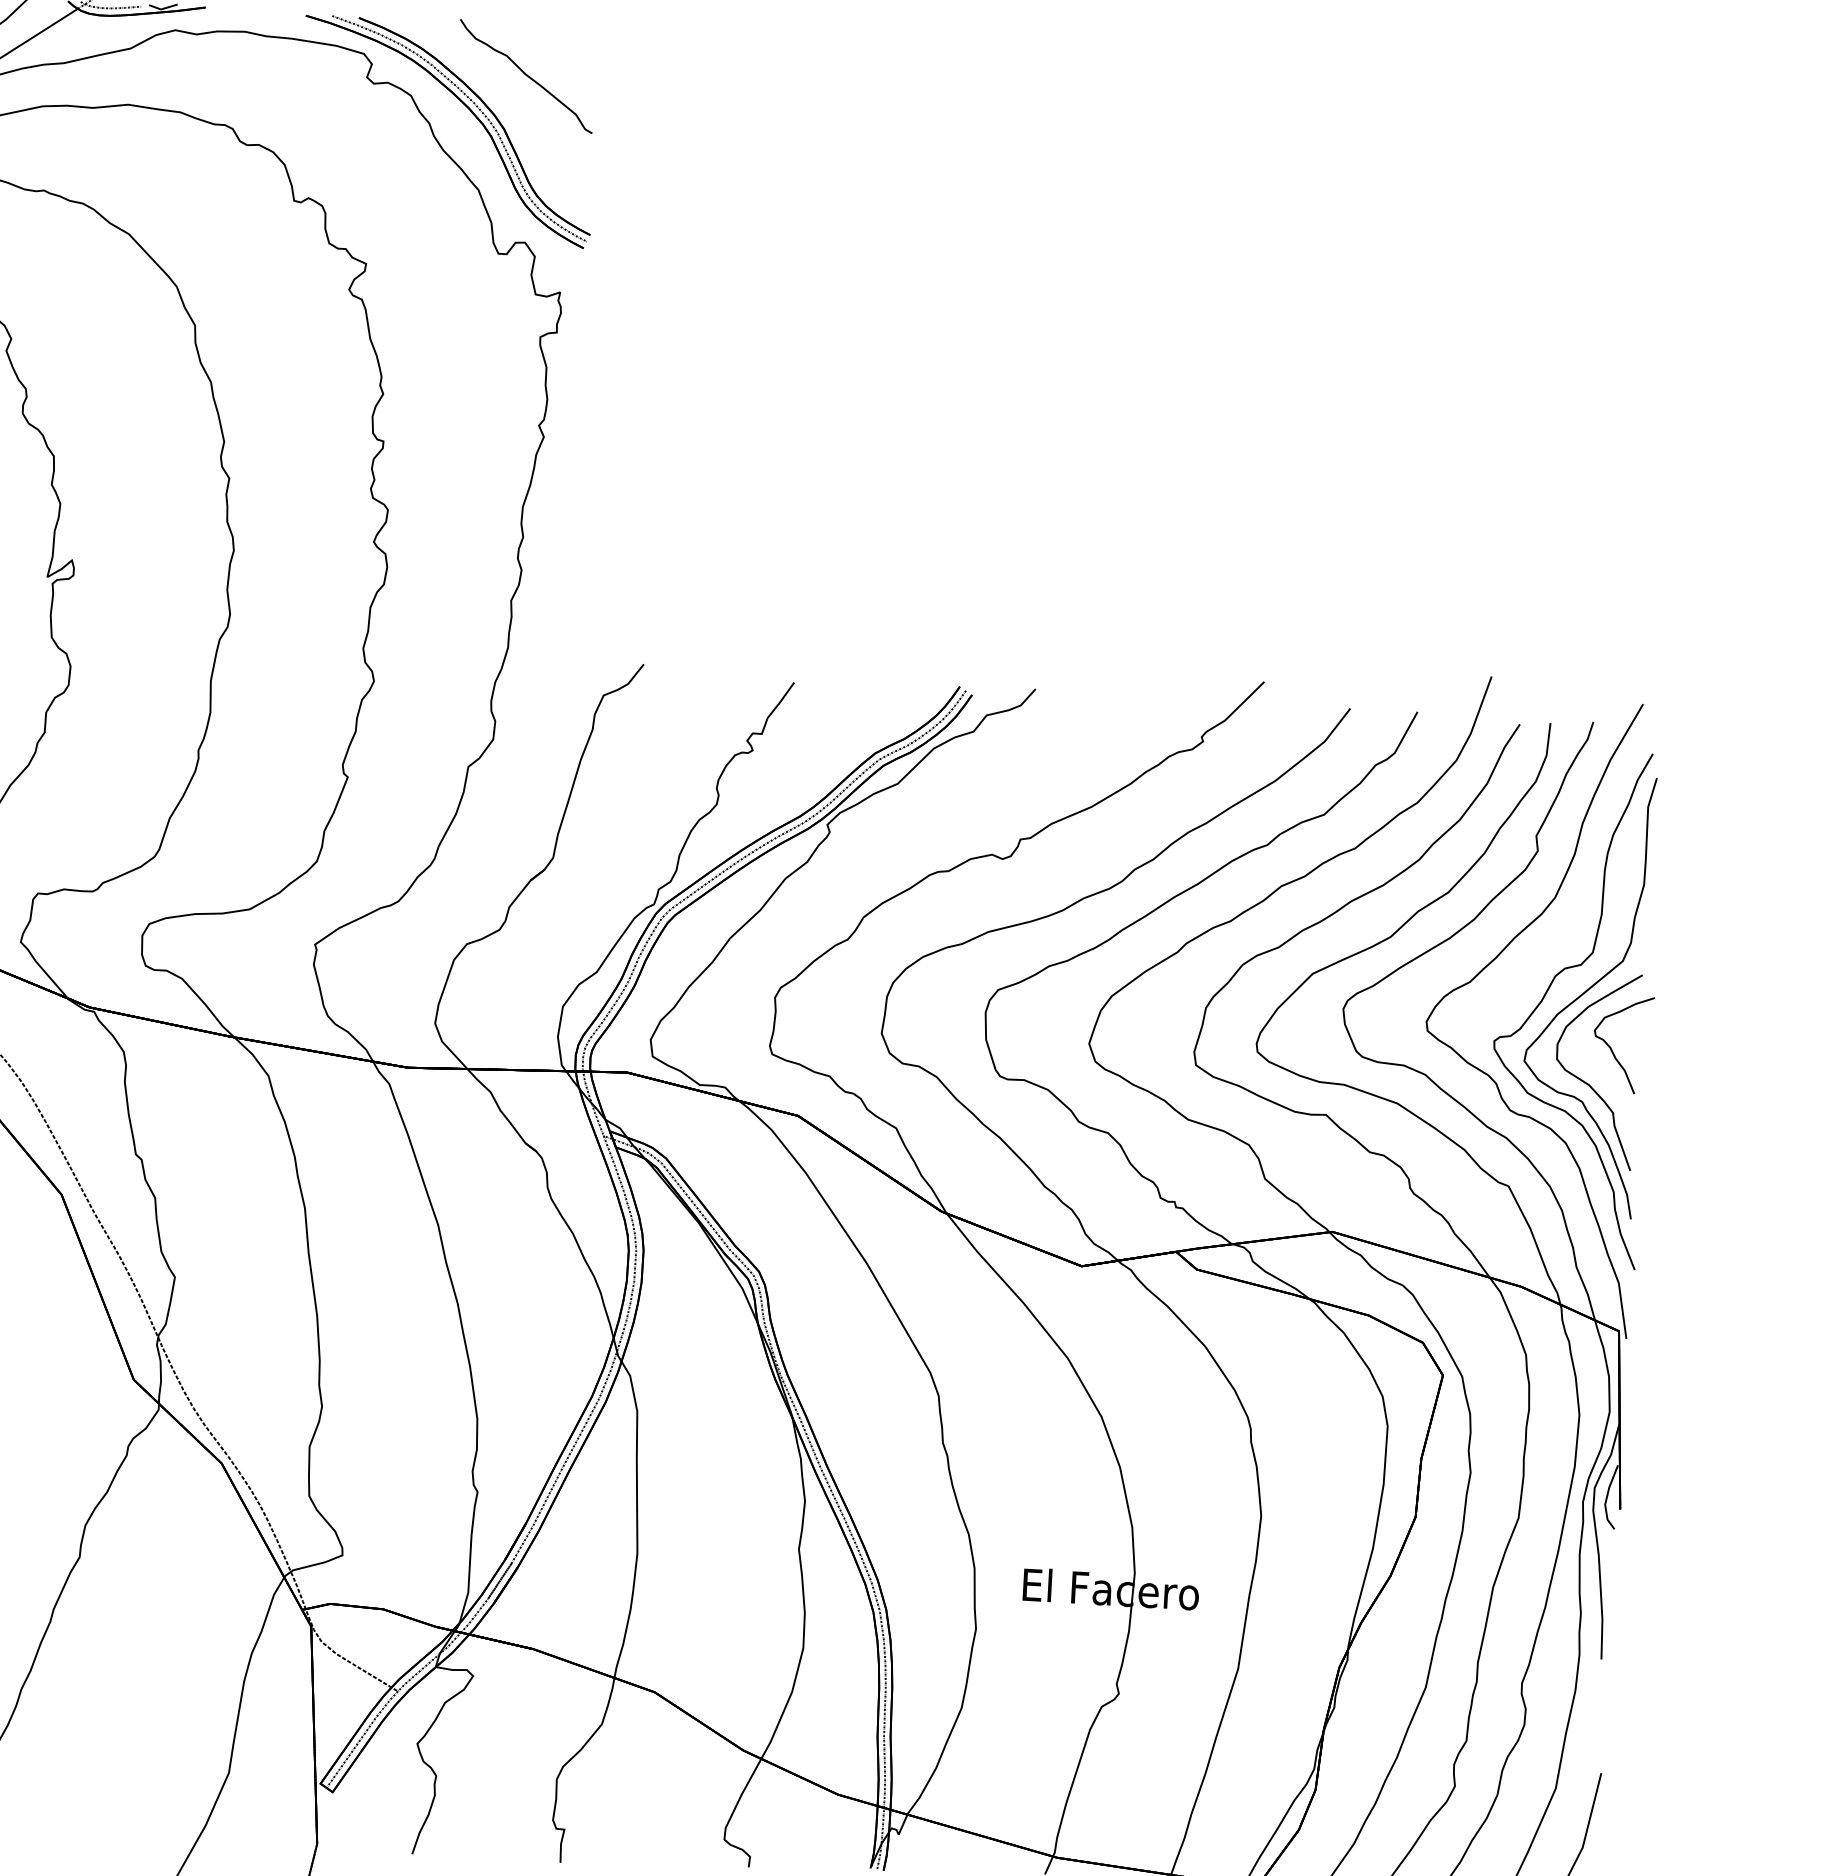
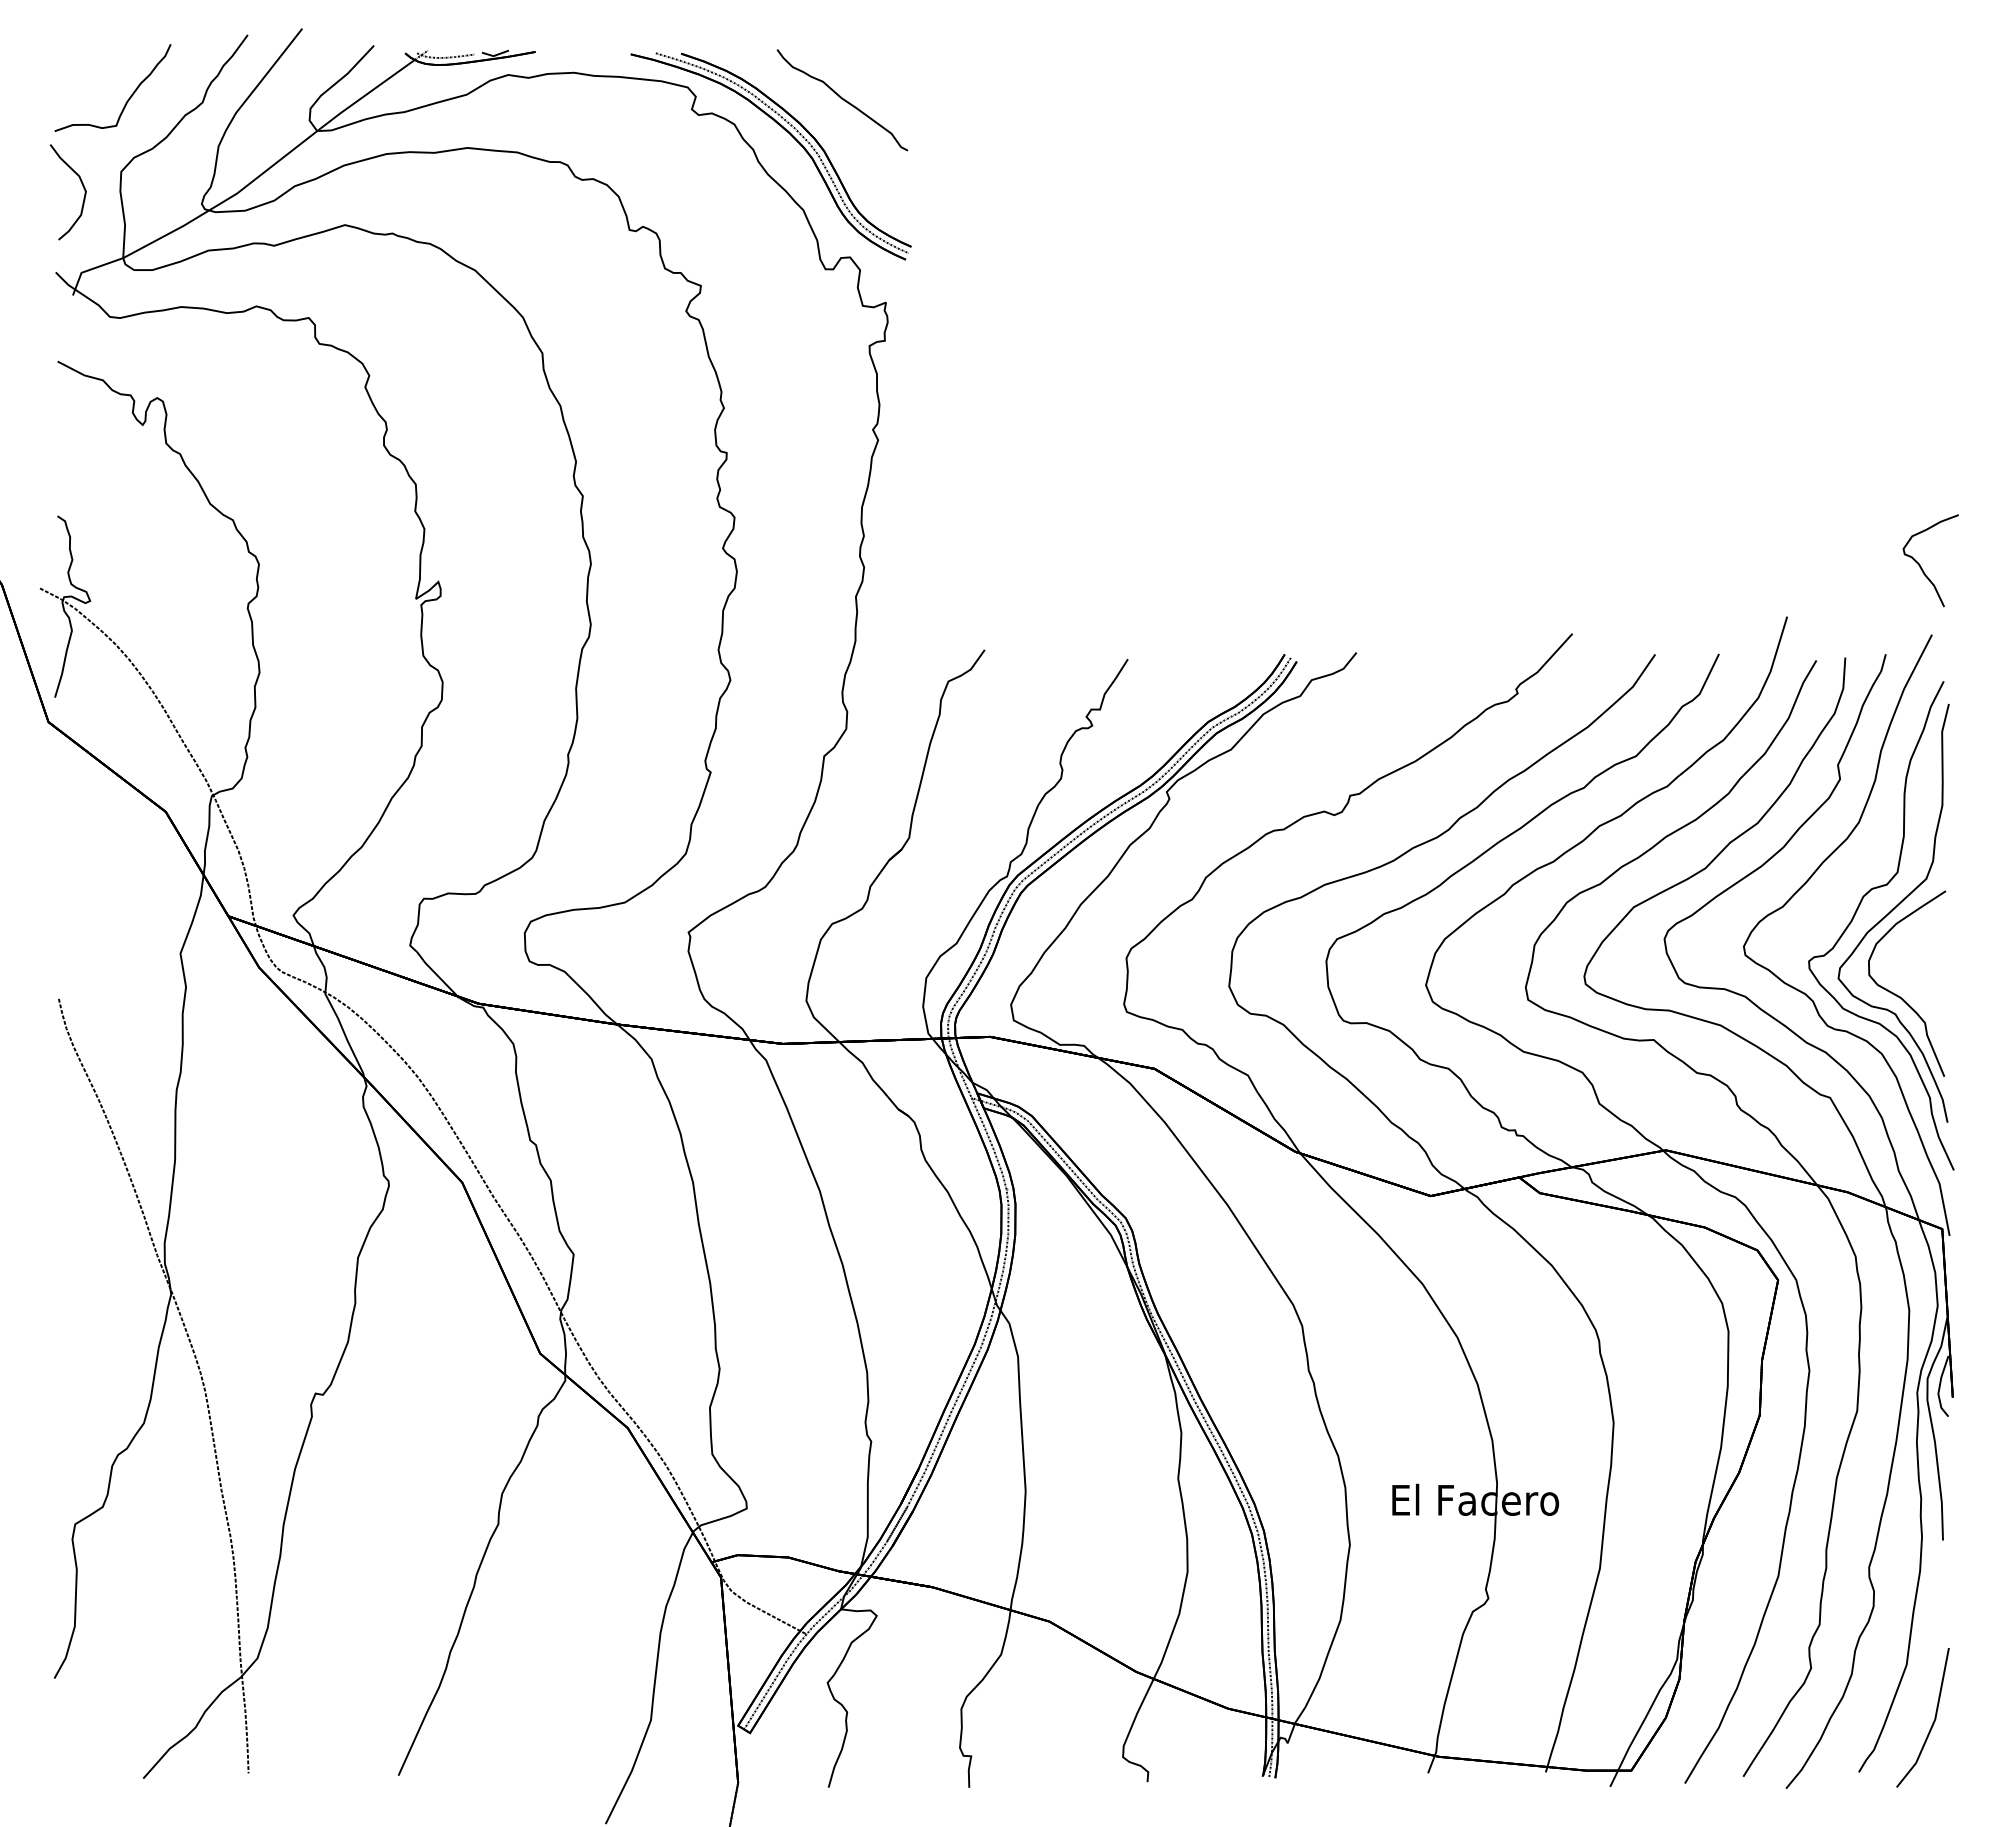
part: (1611, 1047) -> (1920, 564), moved

